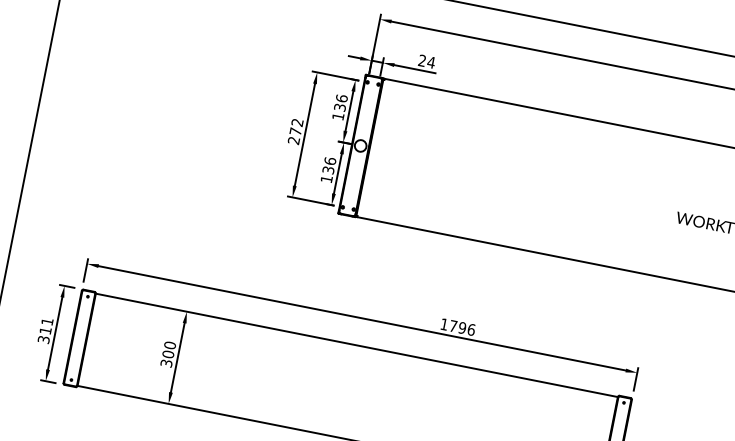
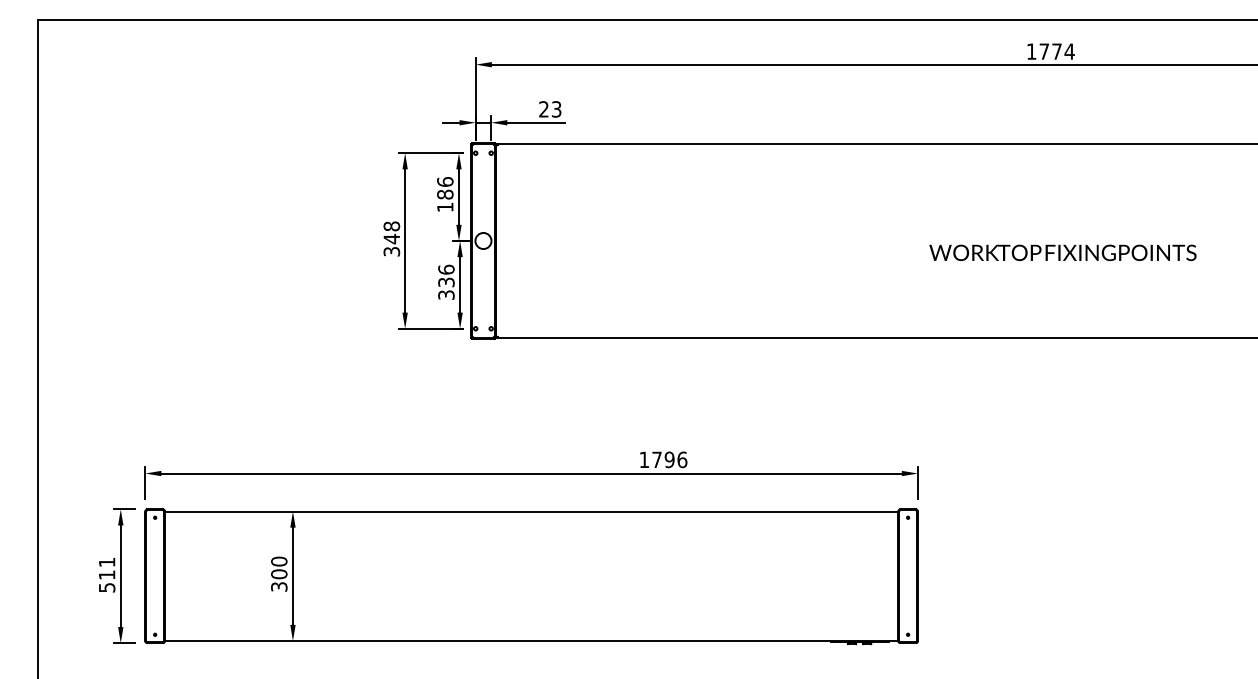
text: (431, 62) -> (556, 109), 24 -> 23
text: (340, 107) -> (445, 194), 136 -> 186
text: (295, 131) -> (391, 238), 272 -> 348
text: (326, 178) -> (446, 294), 136 -> 336
text: (43, 339) -> (106, 587), 311 -> 511

